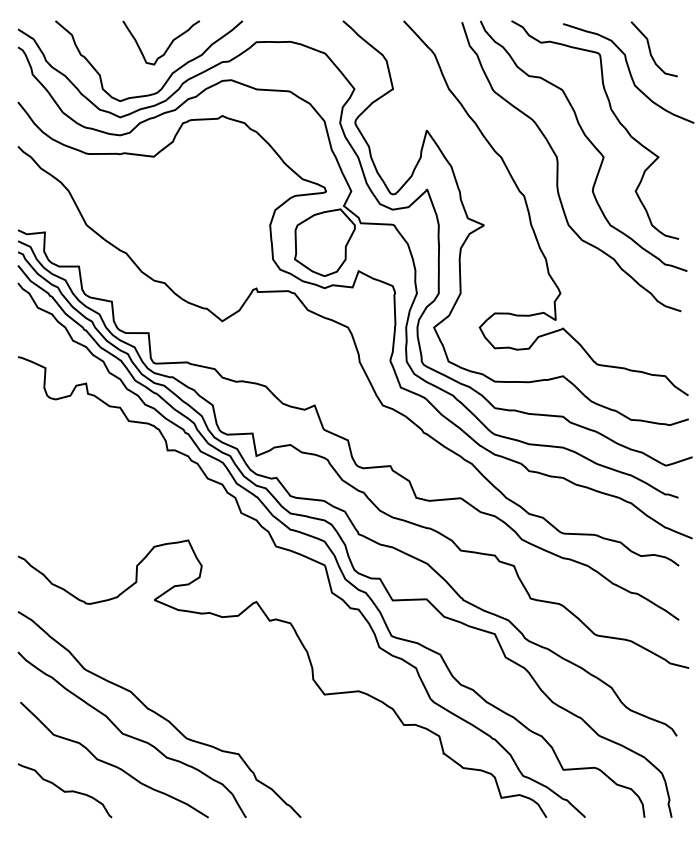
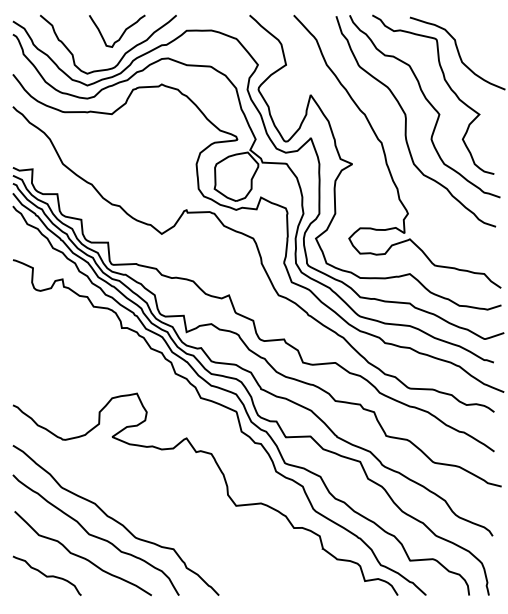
curve: (651, 51) -> (474, 37), removed

